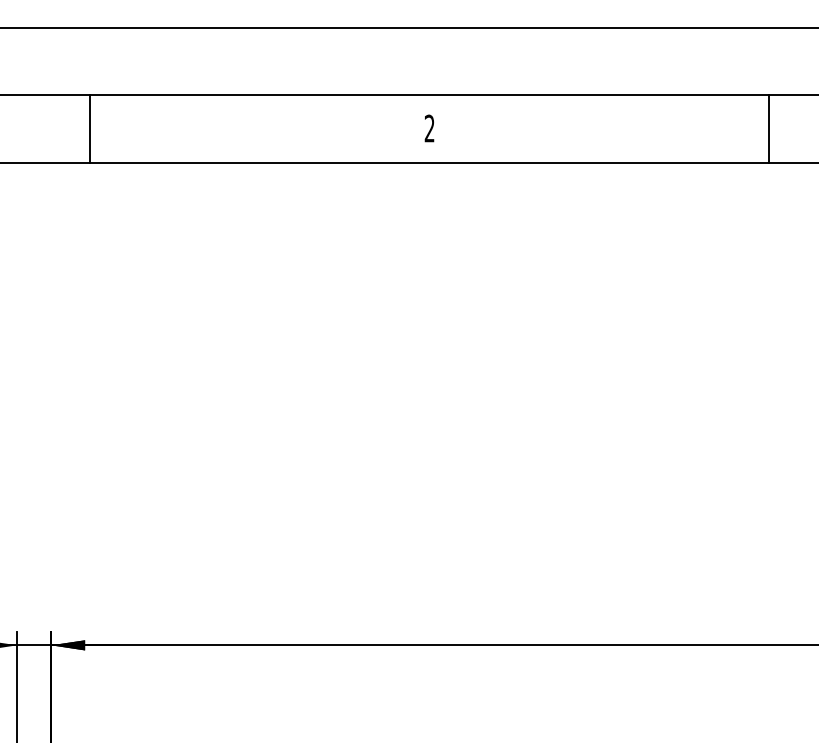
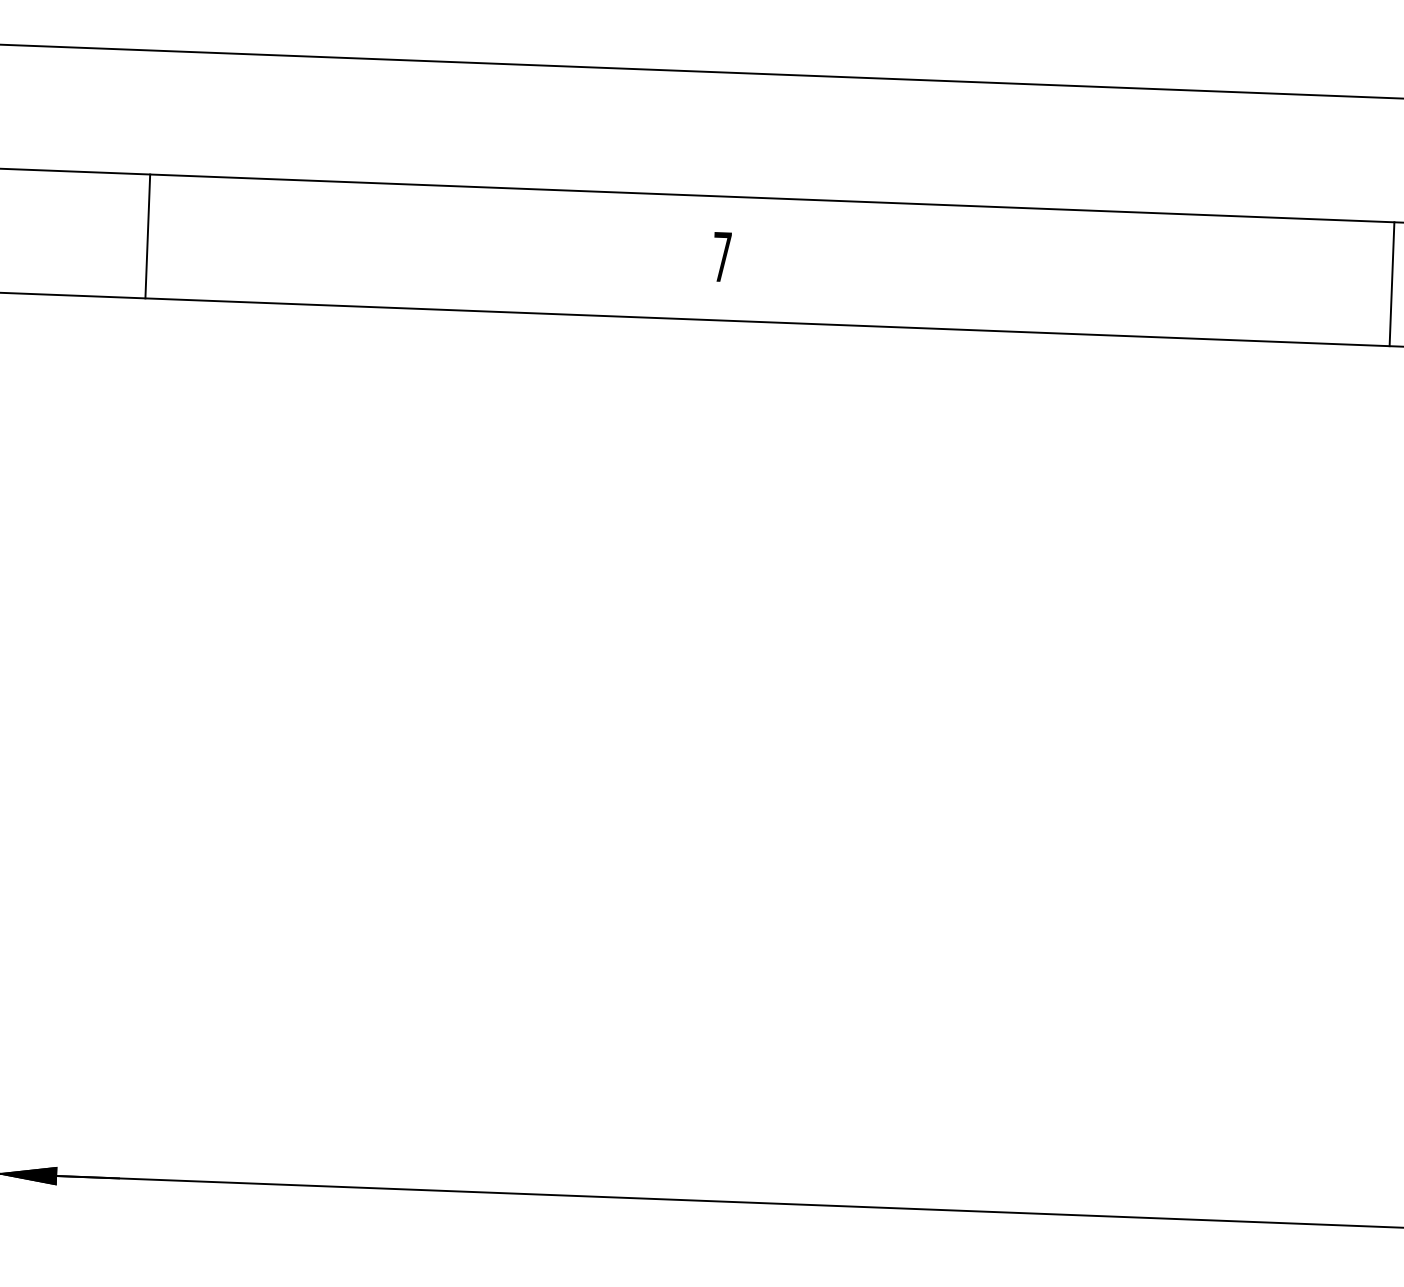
text: (429, 128) -> (721, 256), 2 -> 7
line: (90, 129) -> (148, 236), moved
line: (768, 129) -> (1391, 284), moved

